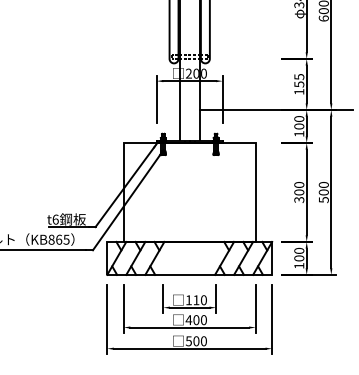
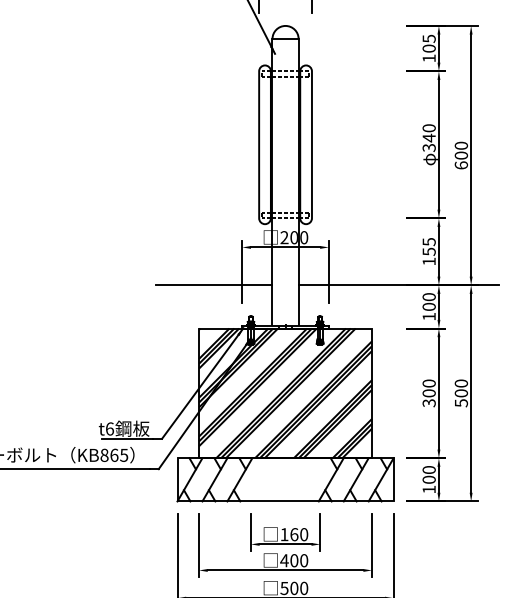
line: (134, 110) -> (213, 285), added
hatch: (189, 192) -> (285, 393), added
text: (196, 300) -> (294, 534), 110 -> 160

